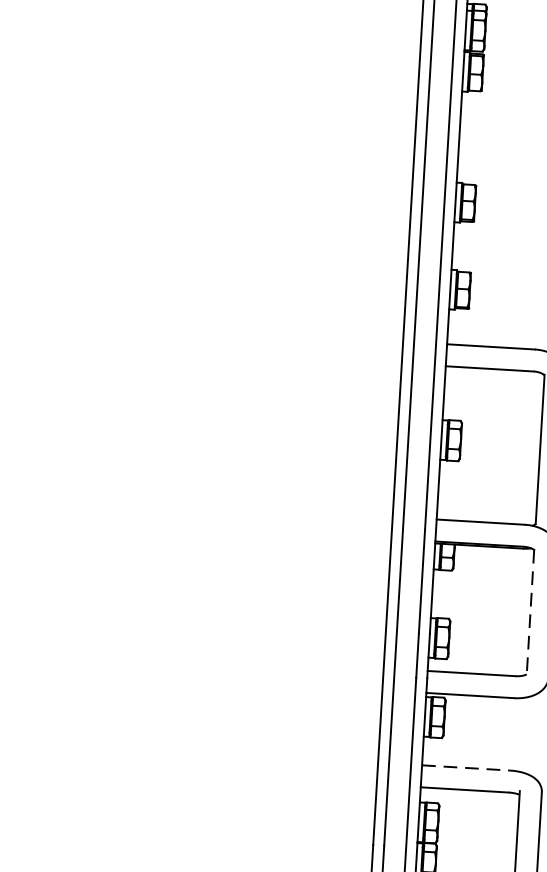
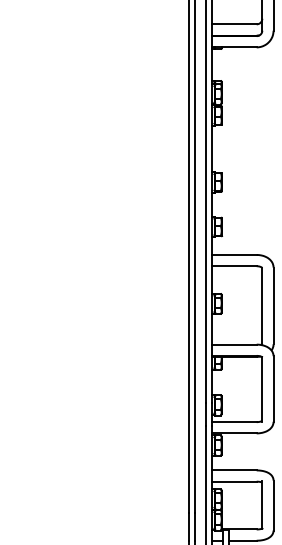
line: (530, 613) -> (262, 389), dashed -> solid
line: (466, 768) -> (234, 470), dashed -> solid

